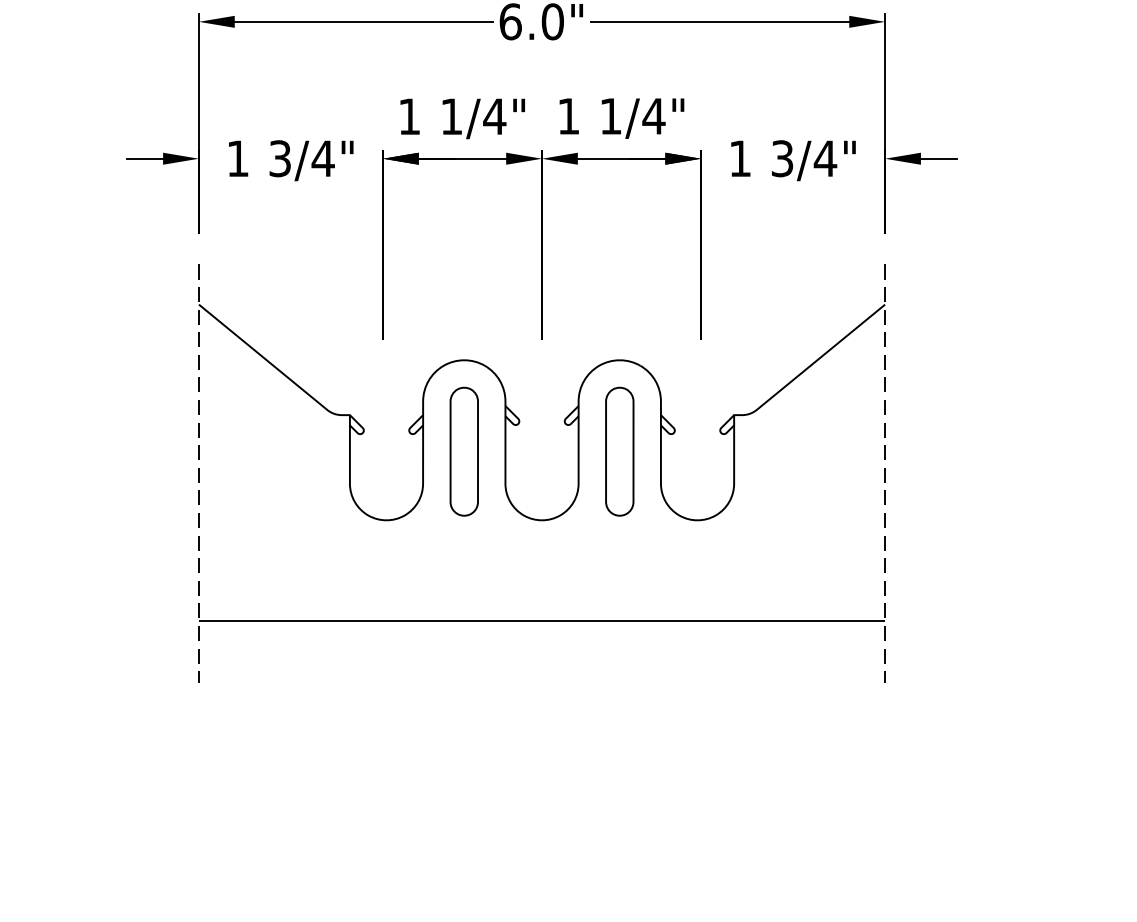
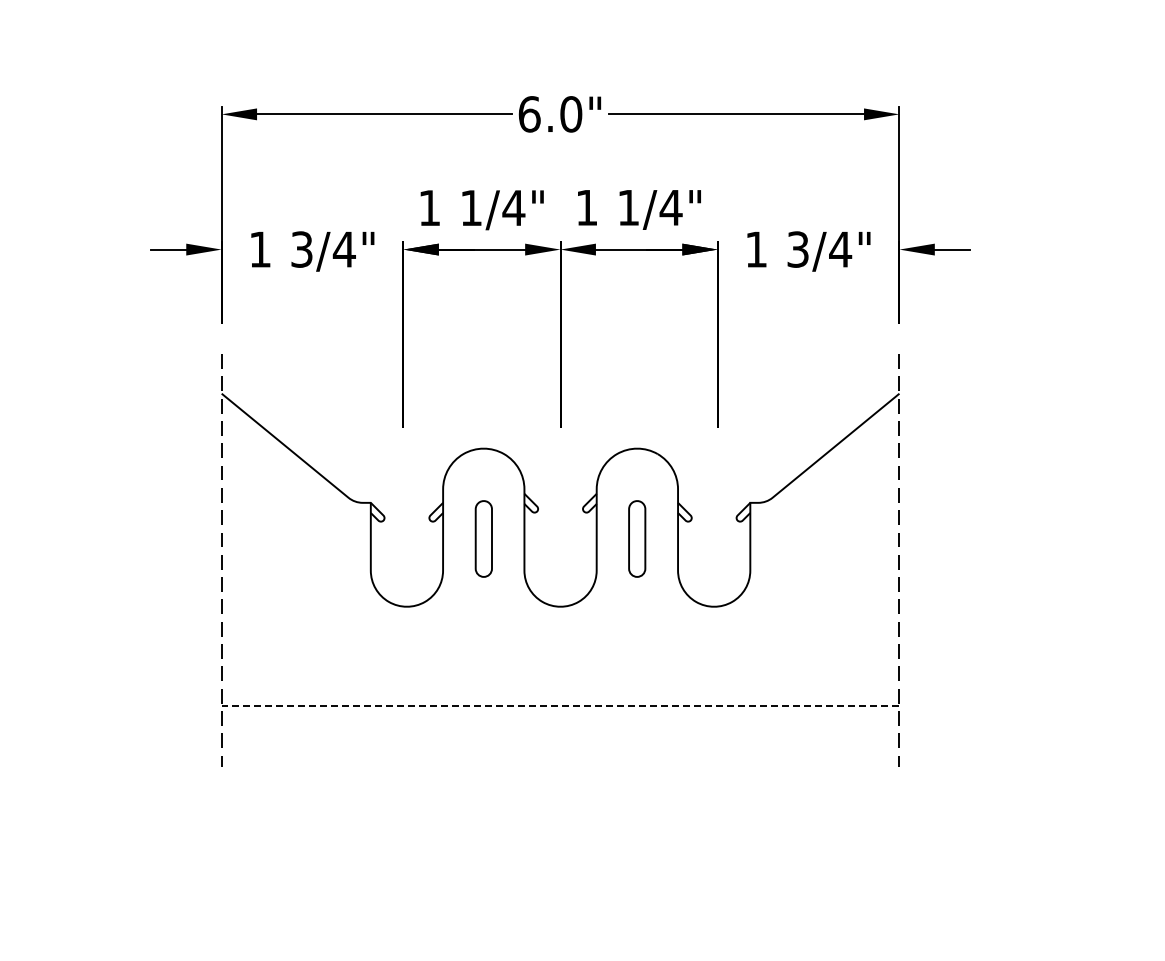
part: (464, 451) -> (483, 538), size x0.6
part: (618, 451) -> (636, 538), size x0.6
line: (541, 621) -> (560, 706), solid -> dashed

